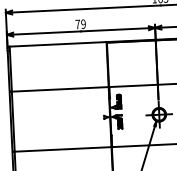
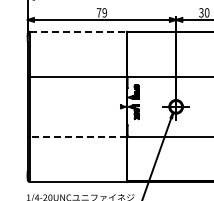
line: (58, 44) -> (78, 31), solid -> dashed
line: (63, 148) -> (78, 136), solid -> dashed

